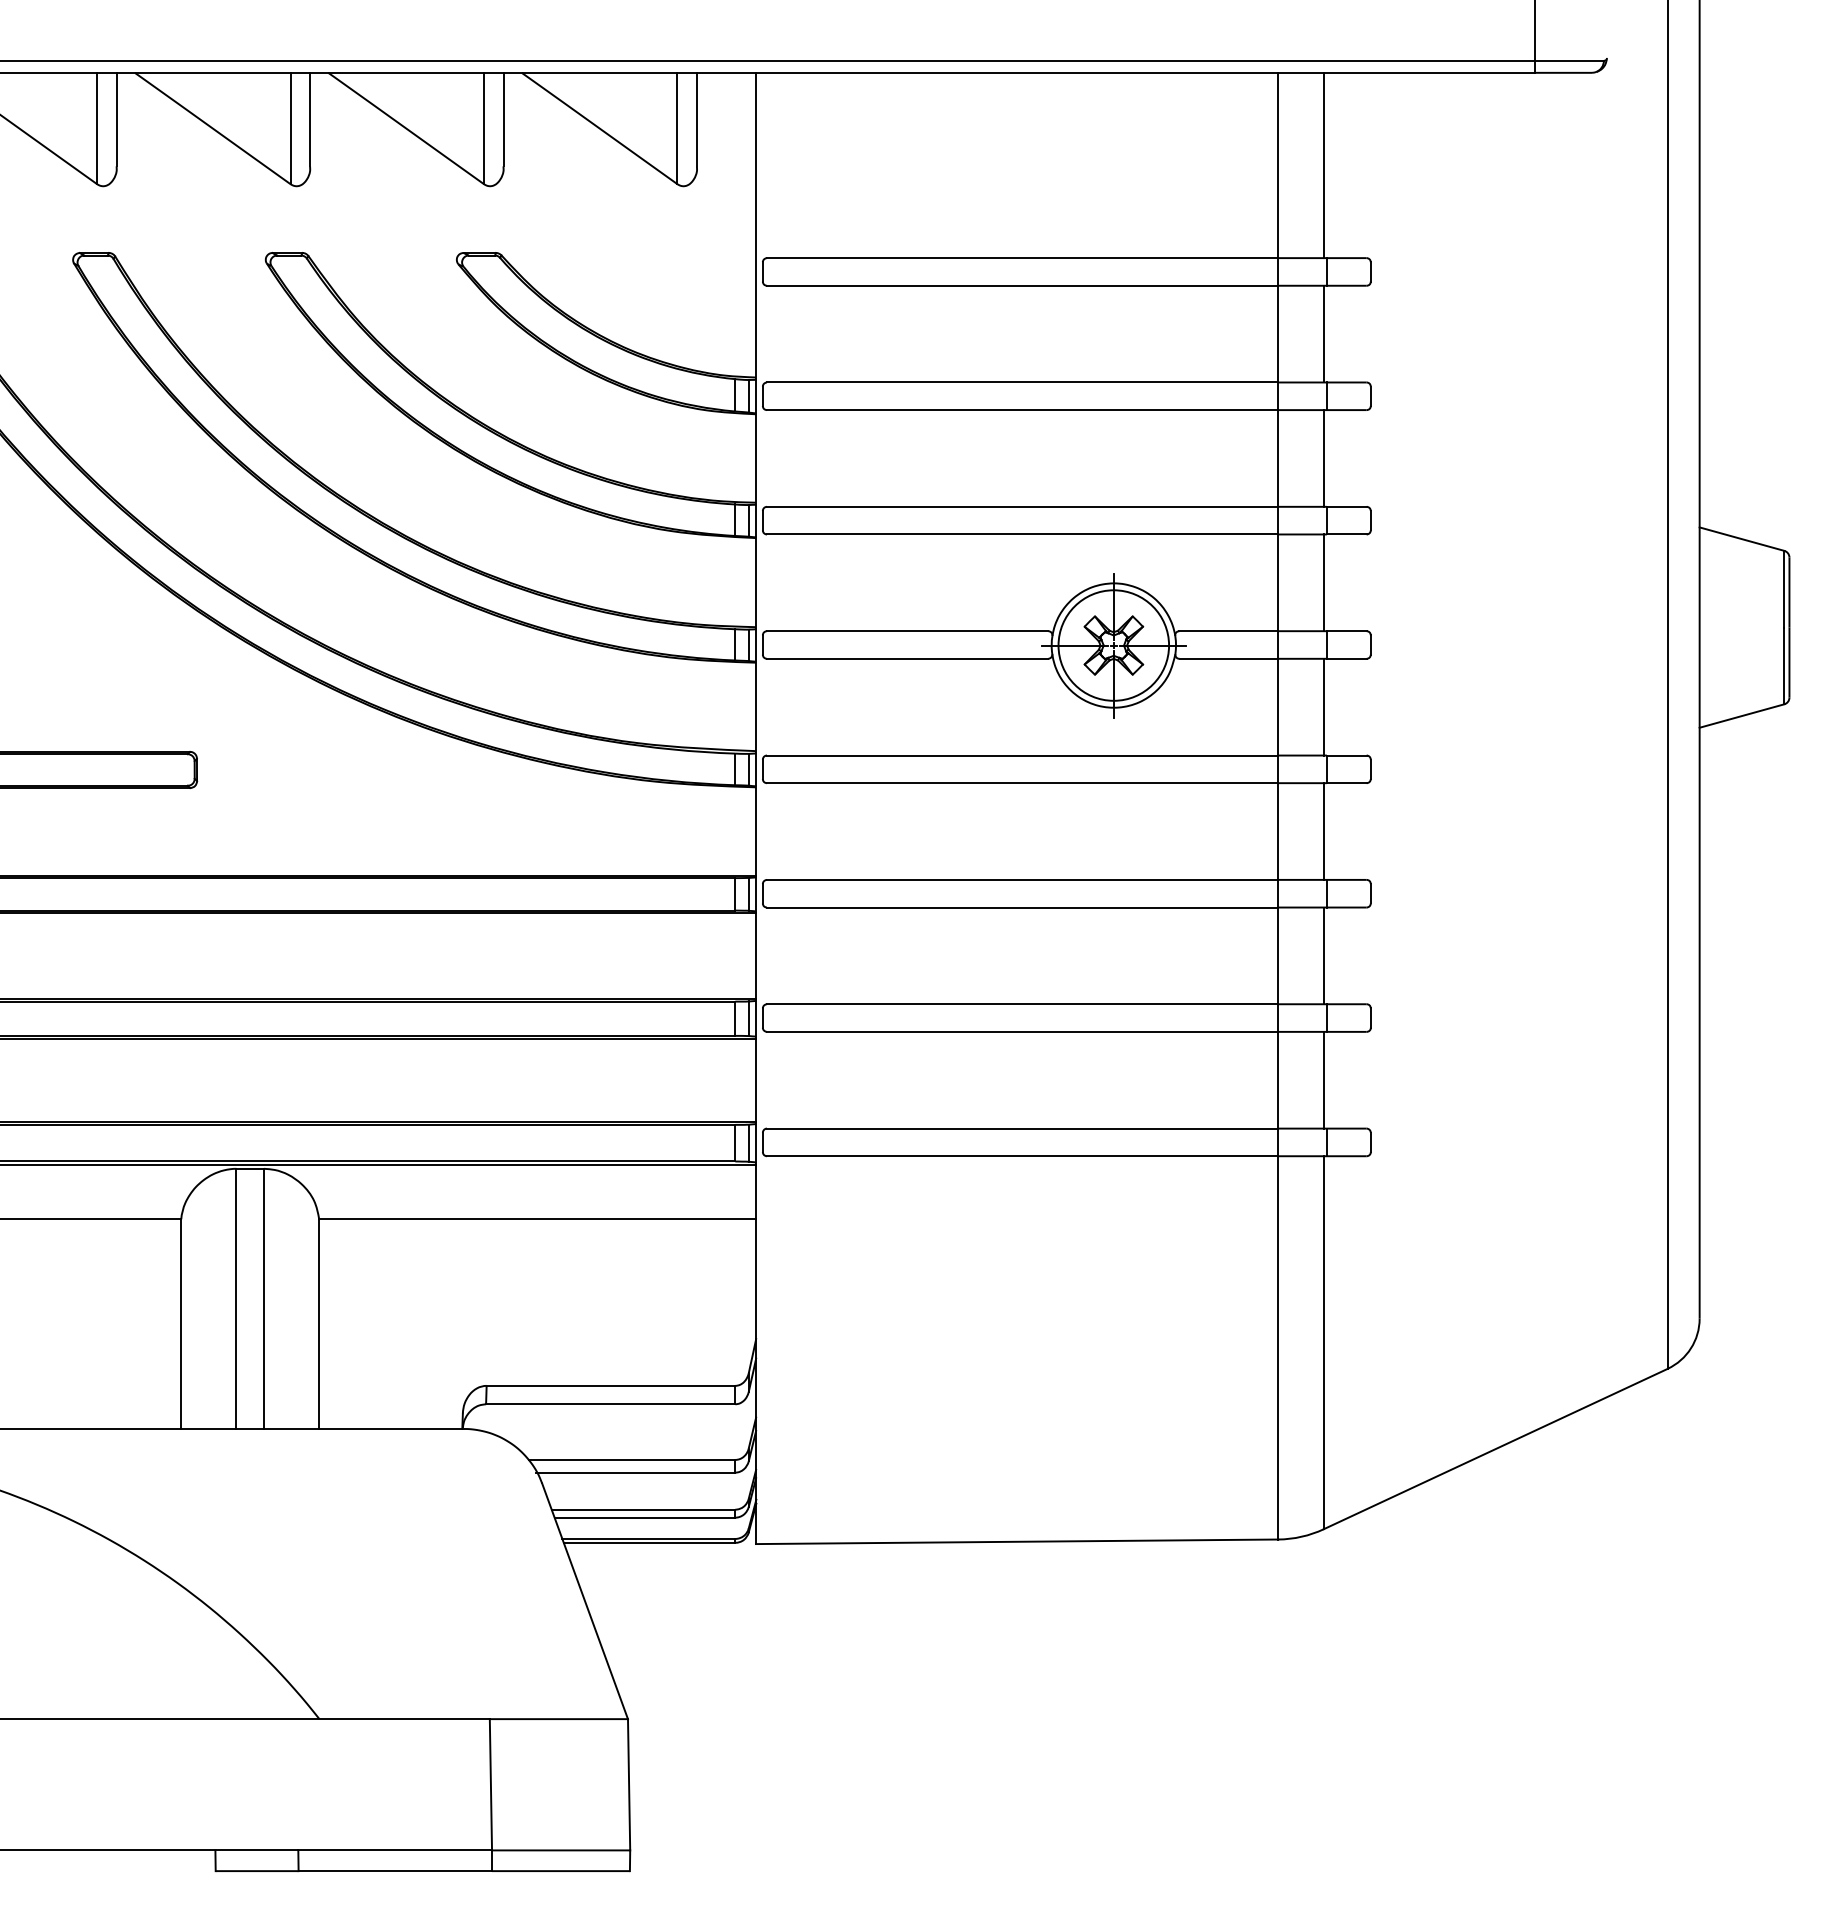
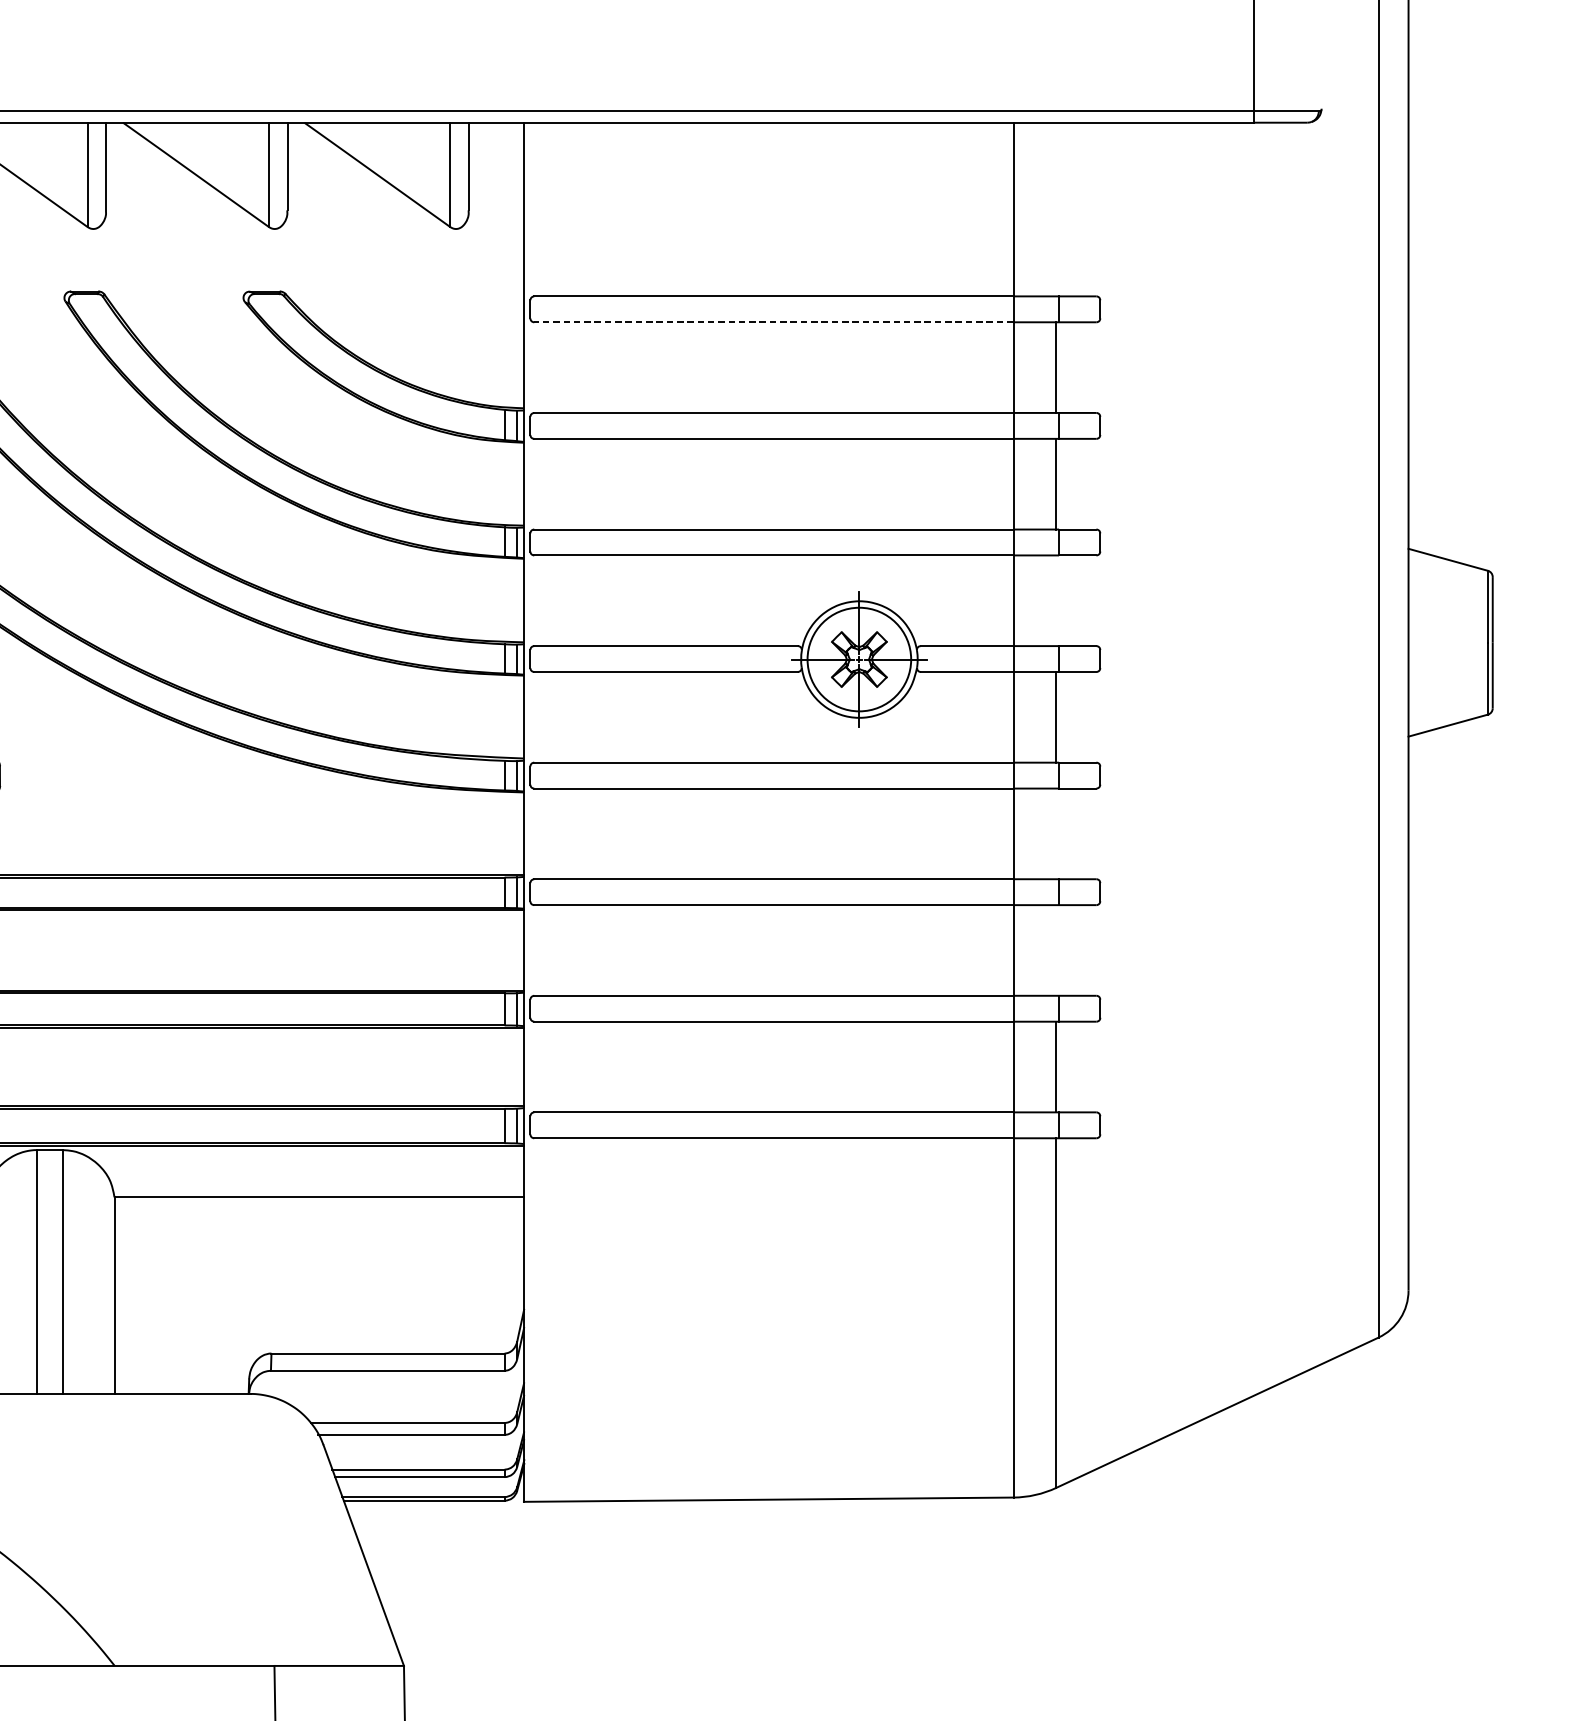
line: (1323, 165) -> (1055, 209), removed
line: (1022, 285) -> (773, 322), solid -> dashed
line: (1323, 582) -> (1055, 600), removed
line: (1323, 831) -> (1055, 833), removed
line: (1323, 955) -> (1055, 950), removed

